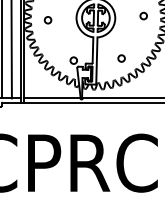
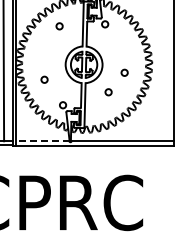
circle: (143, 15) -> (124, 72), moved
circle: (48, 19) -> (44, 79), moved
circle: (121, 58) -> (108, 92), moved
line: (52, 98) -> (42, 141), solid -> dashed

